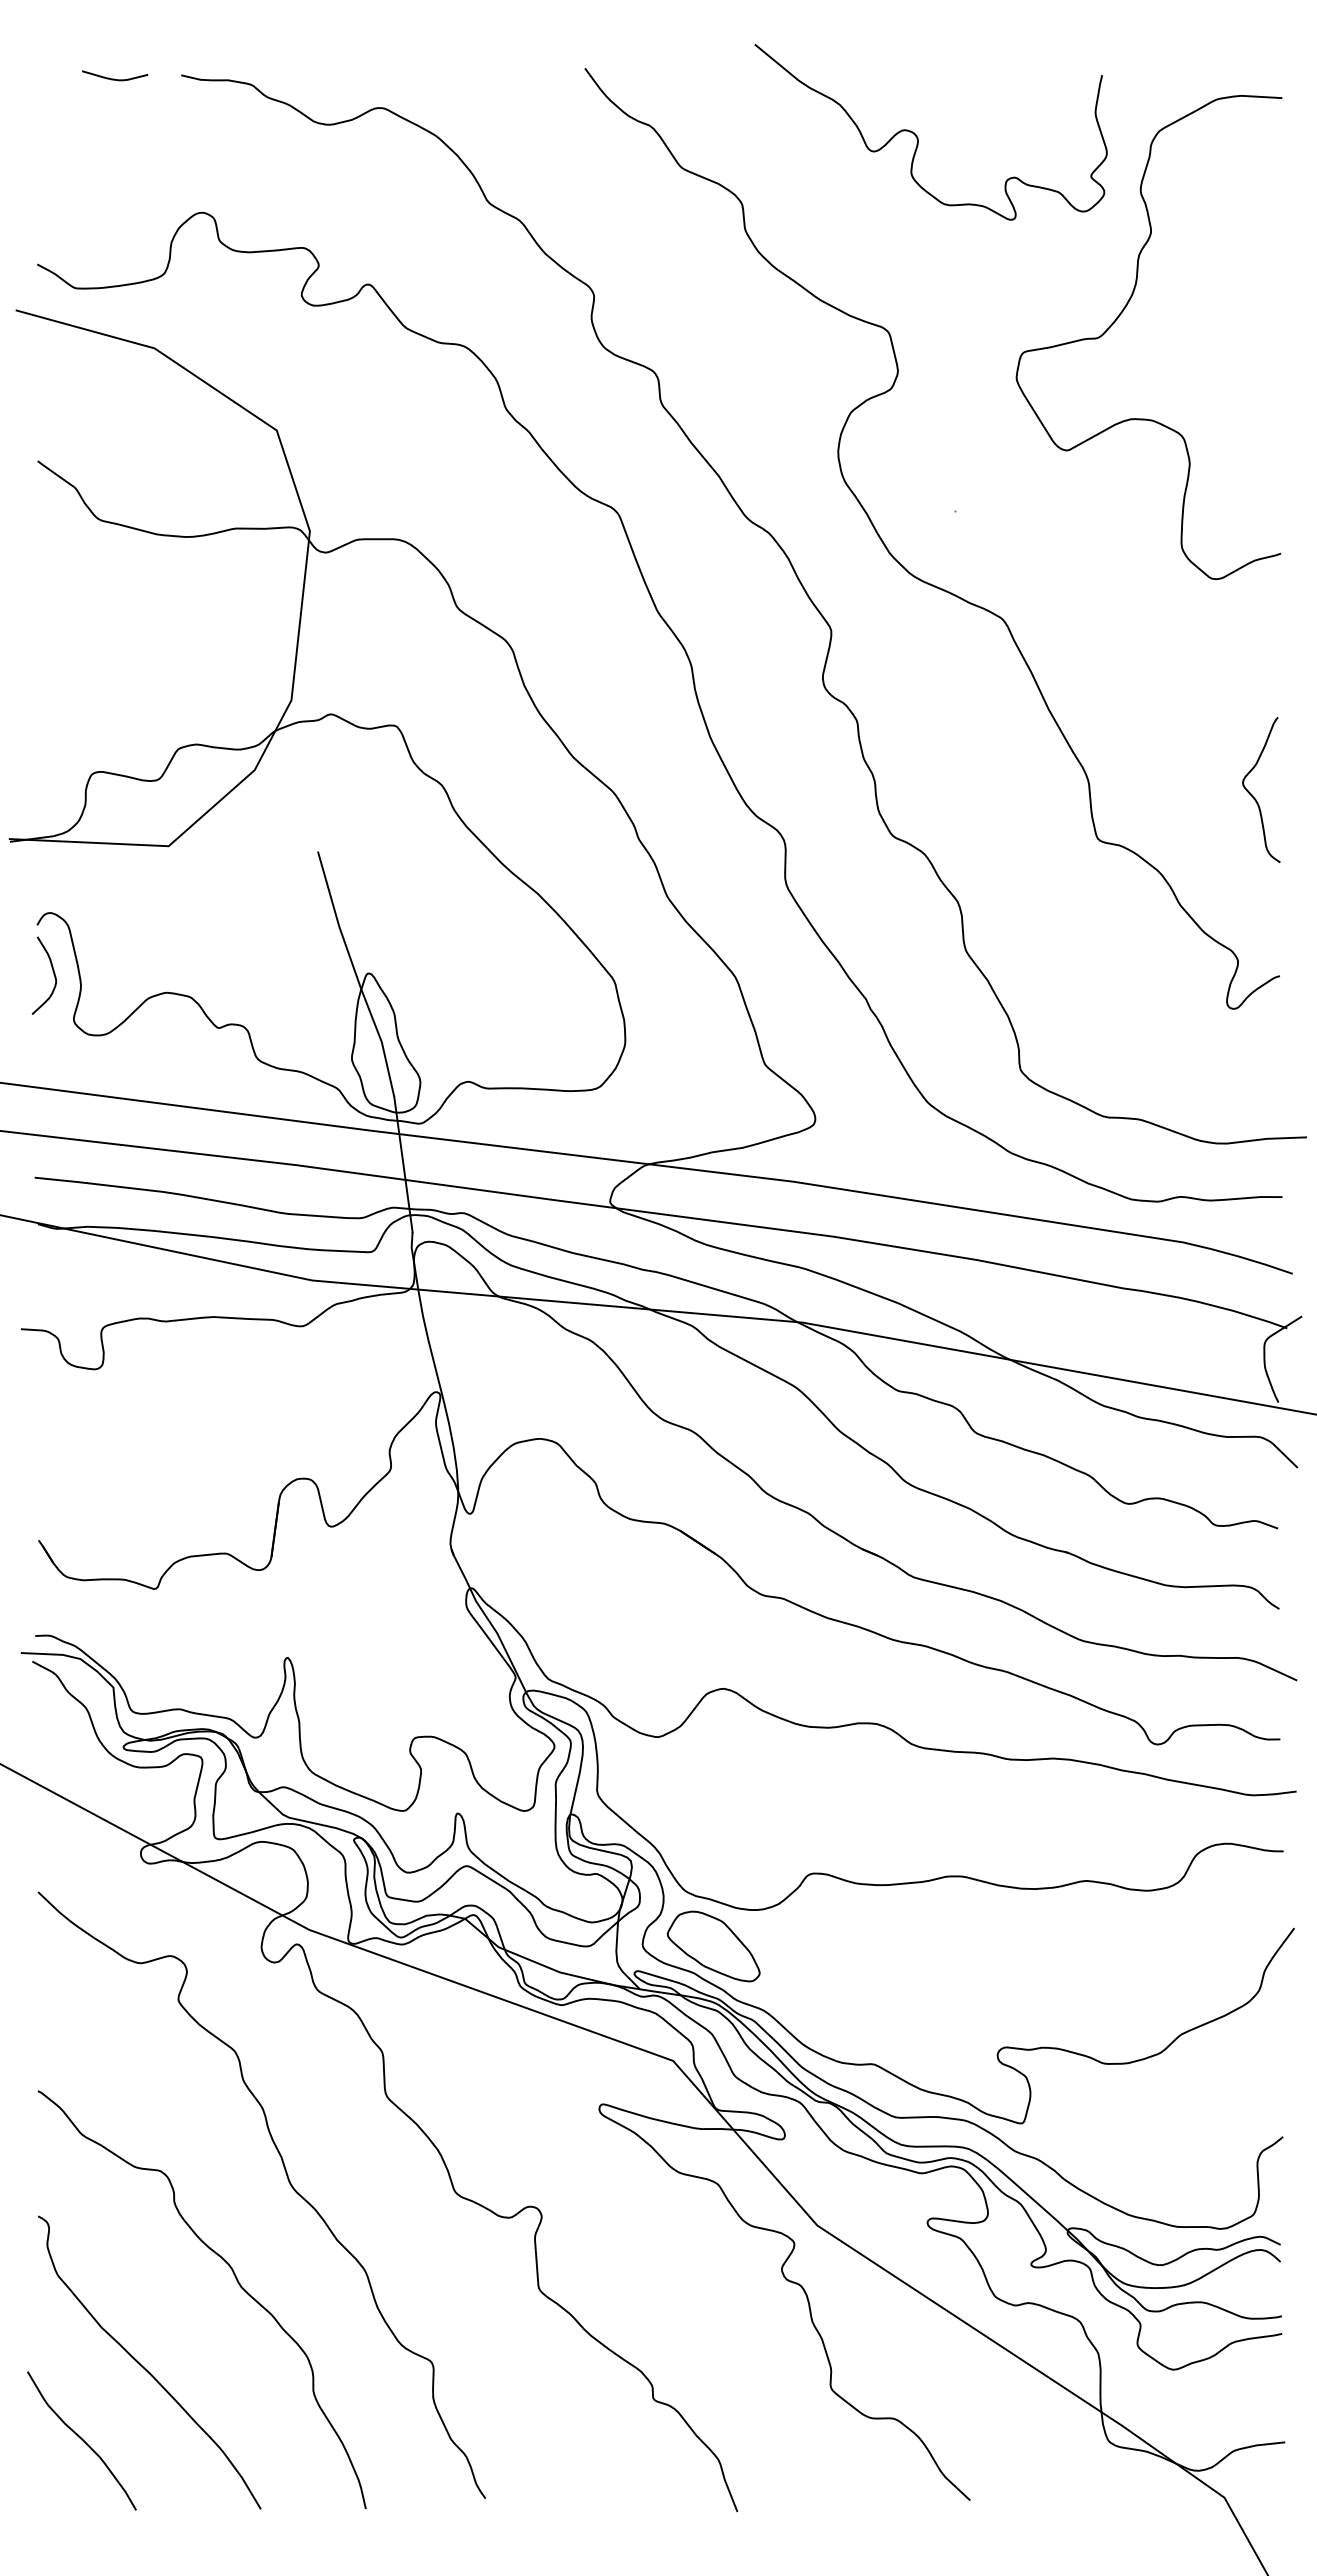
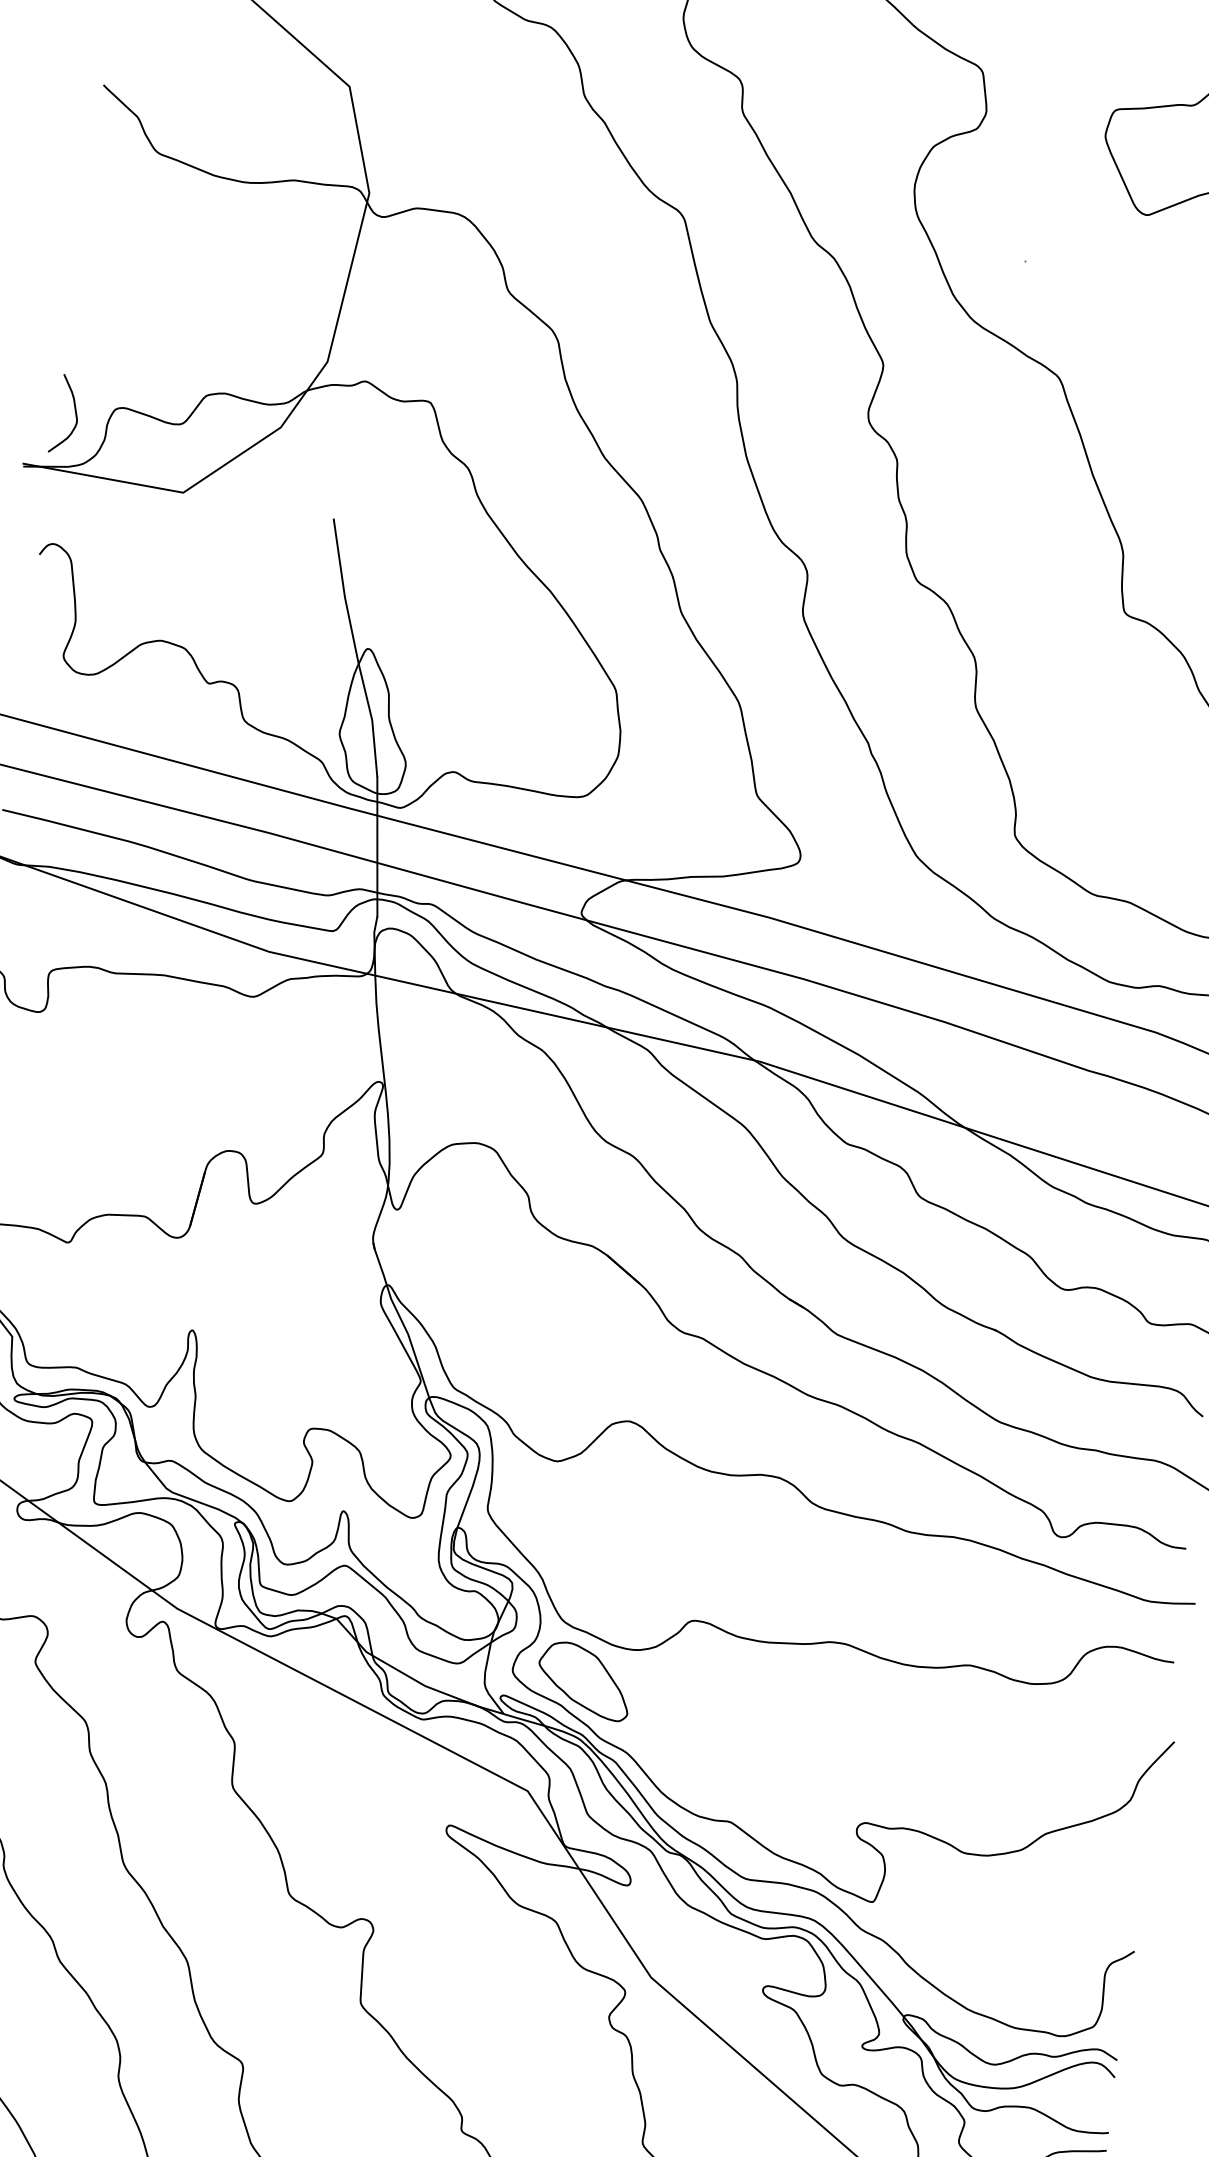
curve: (52, 971) -> (74, 411), moved

